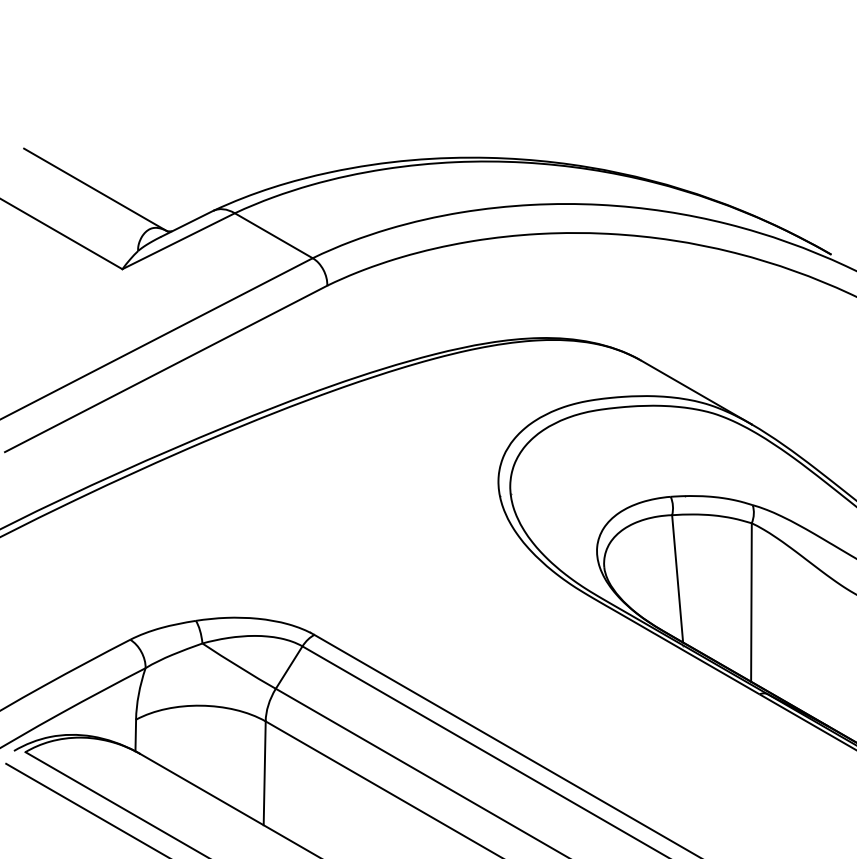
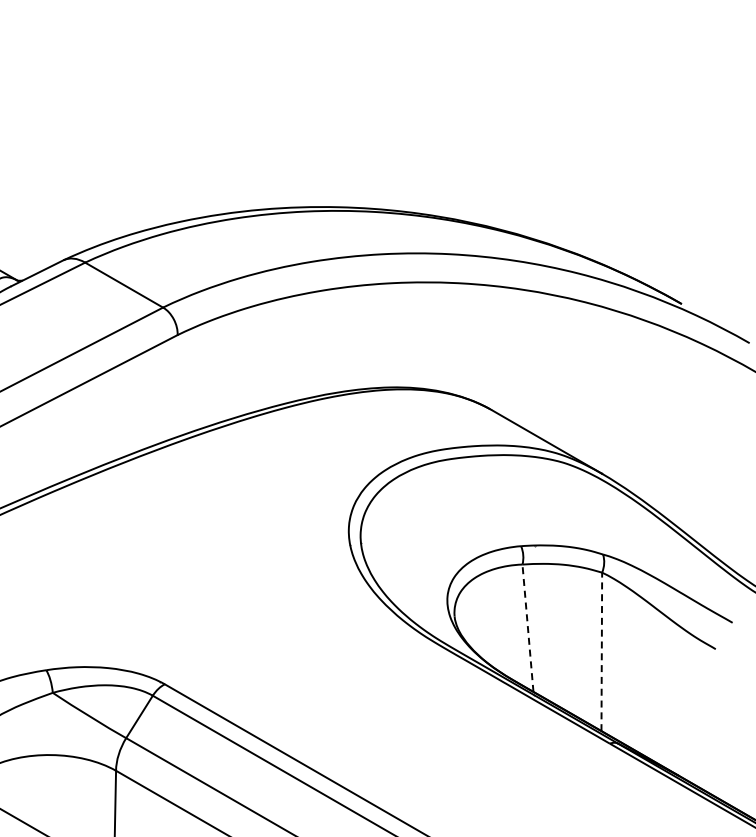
line: (677, 578) -> (527, 627), solid -> dashed
line: (751, 602) -> (601, 651), solid -> dashed

